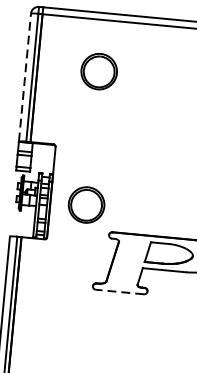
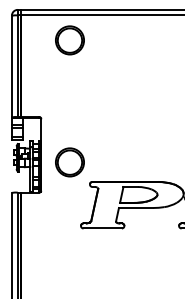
part: (98, 71) -> (69, 40), moved
line: (24, 77) -> (11, 66), dashed -> solid
line: (119, 292) -> (102, 228), dashed -> solid

